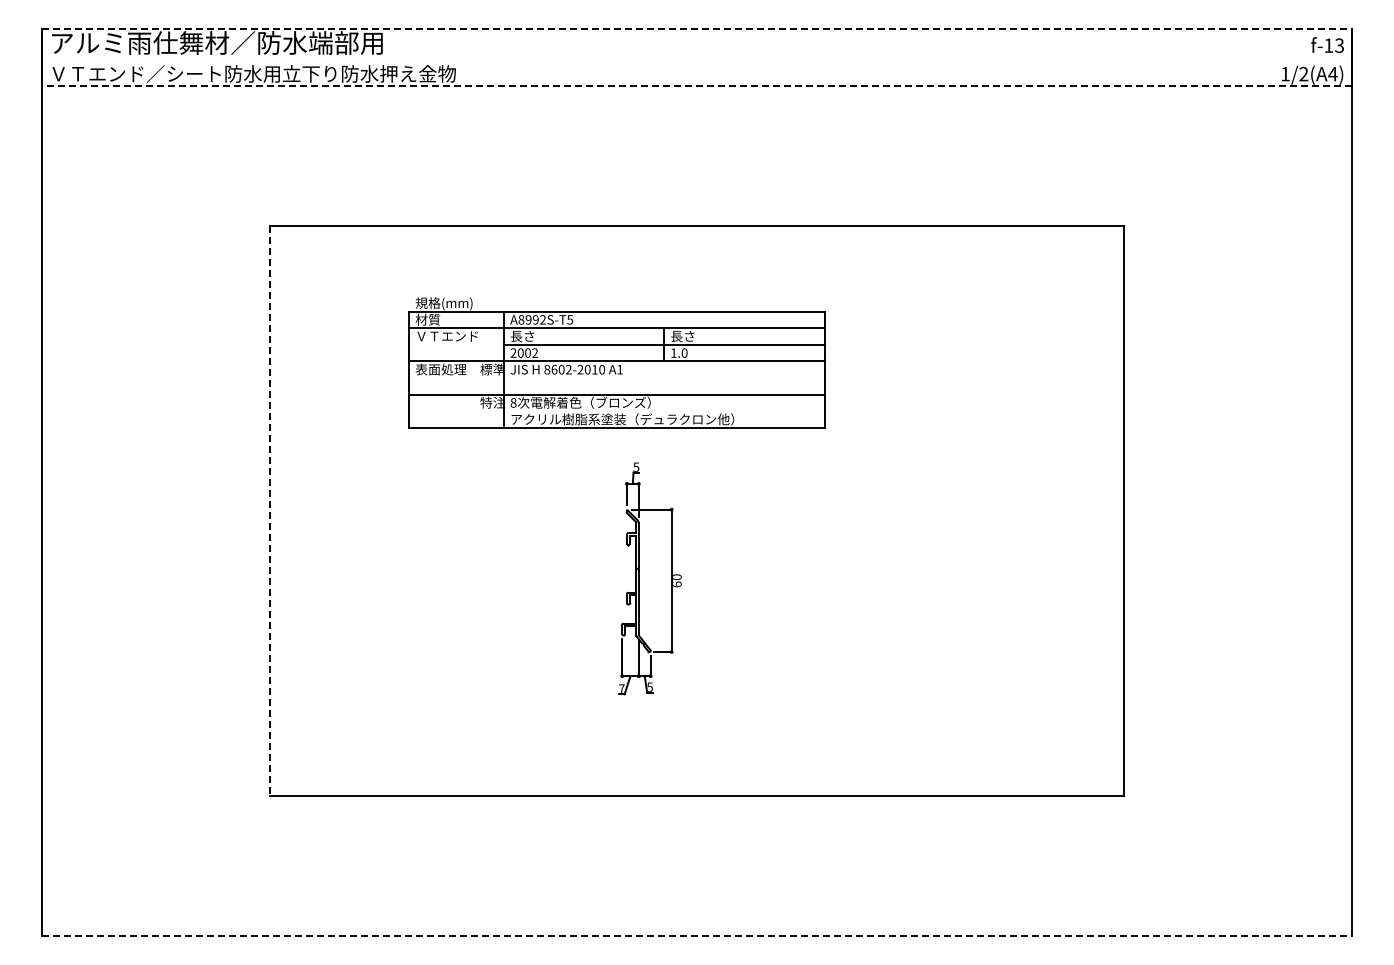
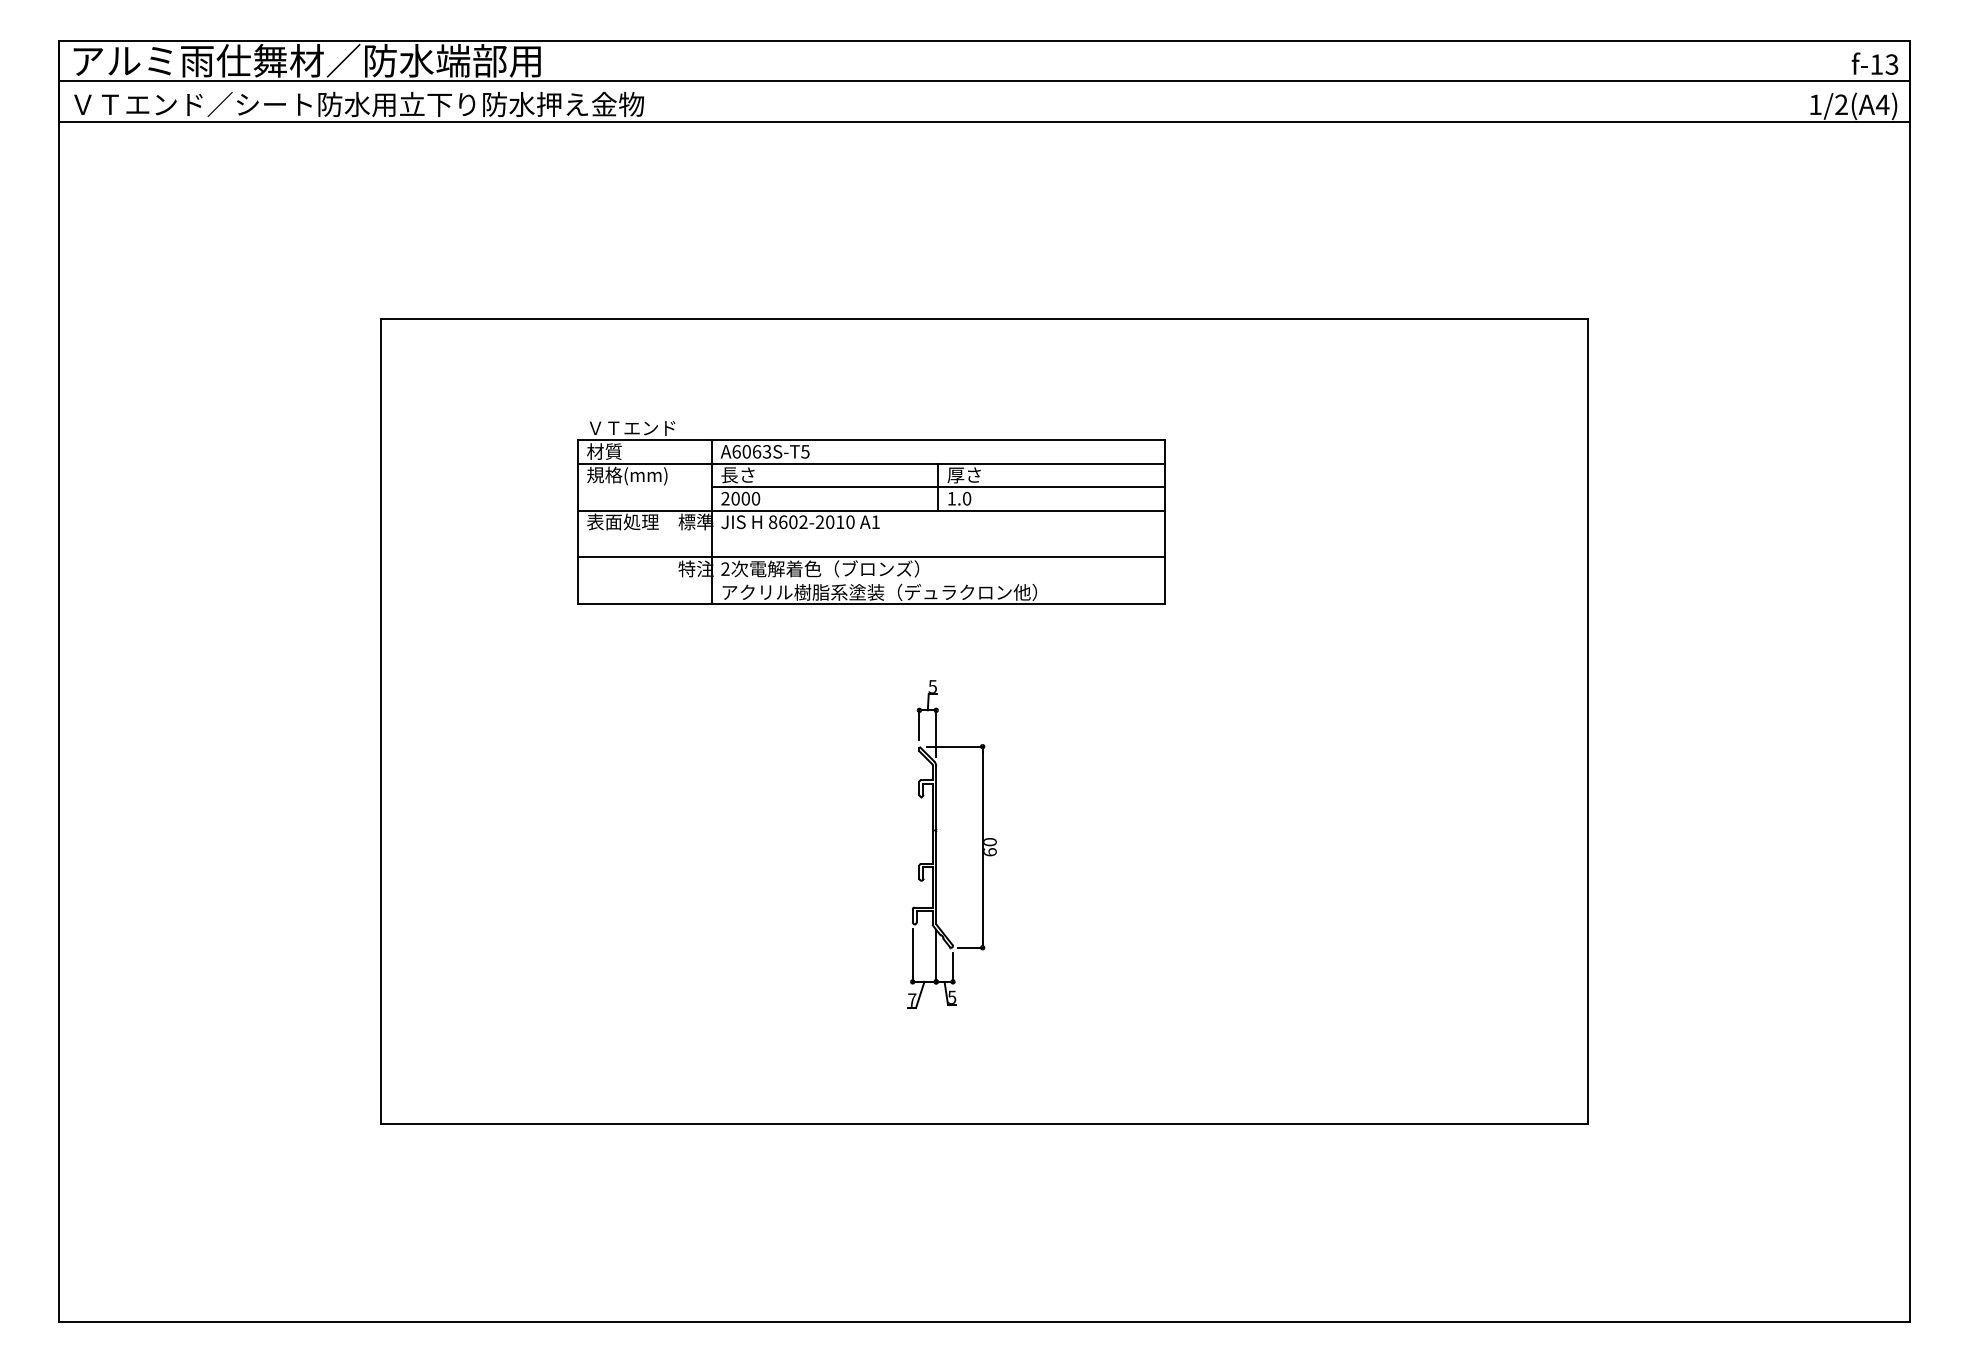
line: (697, 29) -> (985, 41), dashed -> solid
line: (696, 57) -> (983, 81), added
line: (696, 86) -> (983, 122), dashed -> solid
text: (446, 303) -> (630, 428), 規格(mm) -> ＶＴエンド
text: (531, 319) -> (750, 451), A8992S-T5 -> A6063S-T5
text: (446, 336) -> (630, 475), ＶＴエンド -> 規格(mm)
text: (676, 336) -> (955, 475), 長さ -> 厚さ
text: (535, 352) -> (756, 497), 2002 -> 2000
text: (513, 402) -> (725, 568), 8 -> 2
line: (269, 510) -> (380, 721), dashed -> solid
part: (639, 578) -> (937, 843), moved
line: (697, 935) -> (985, 1321), dashed -> solid

